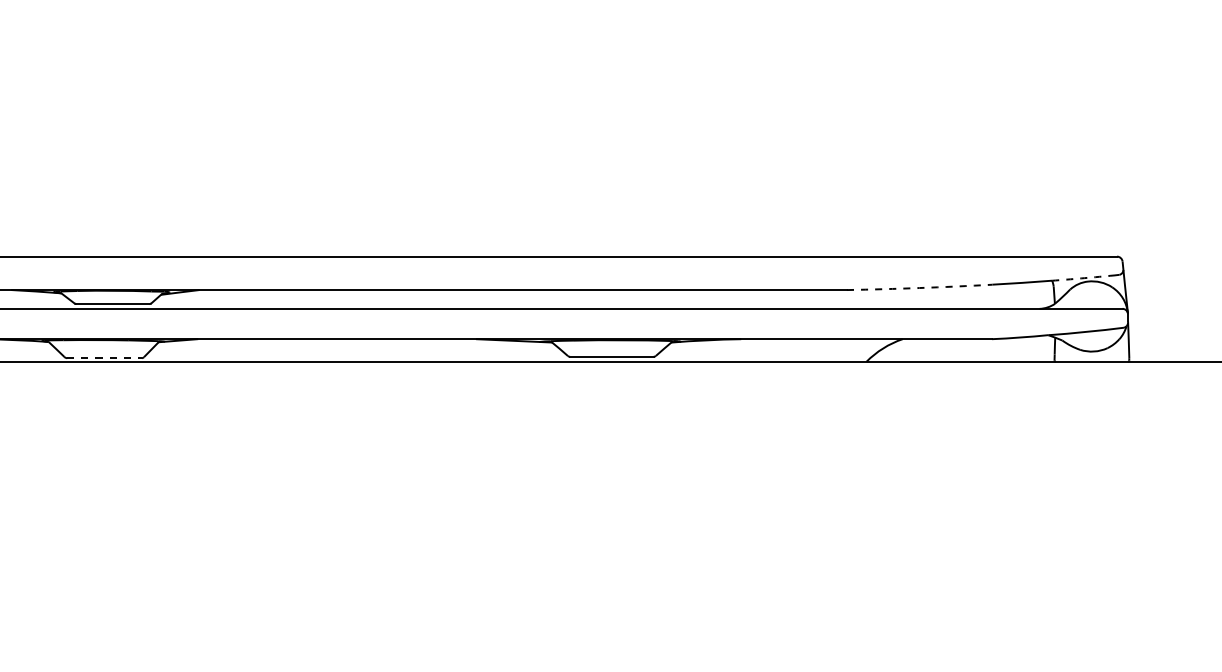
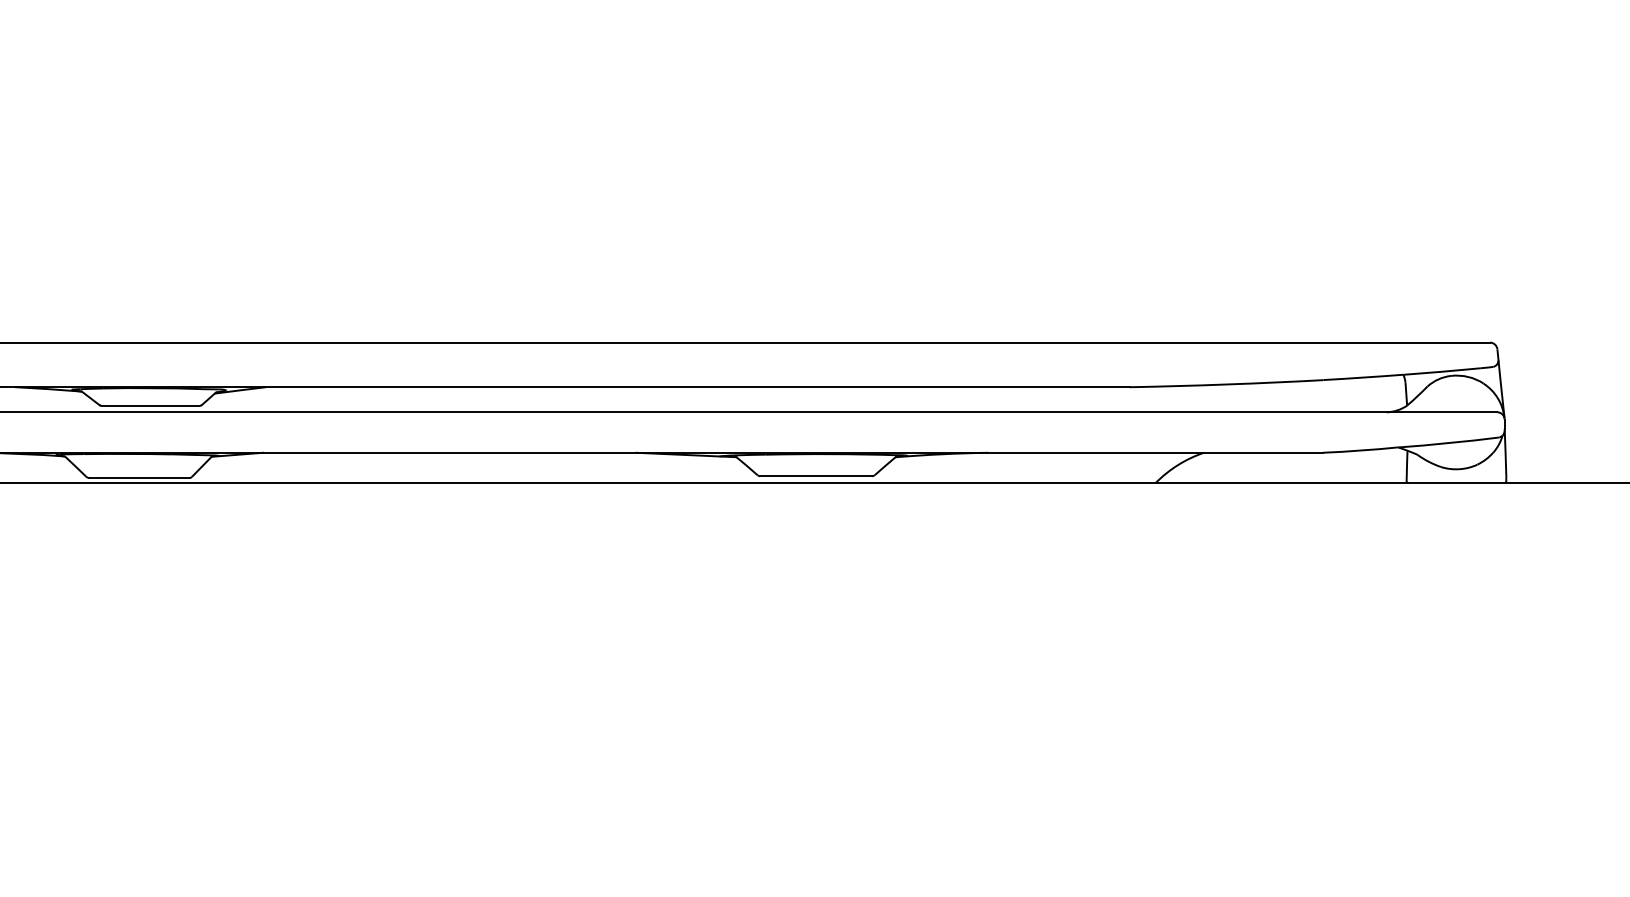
arc: (1081, 278) -> (1442, 371), dashed -> solid
arc: (919, 288) -> (1226, 384), dashed -> solid
line: (104, 358) -> (139, 478), dashed -> solid

